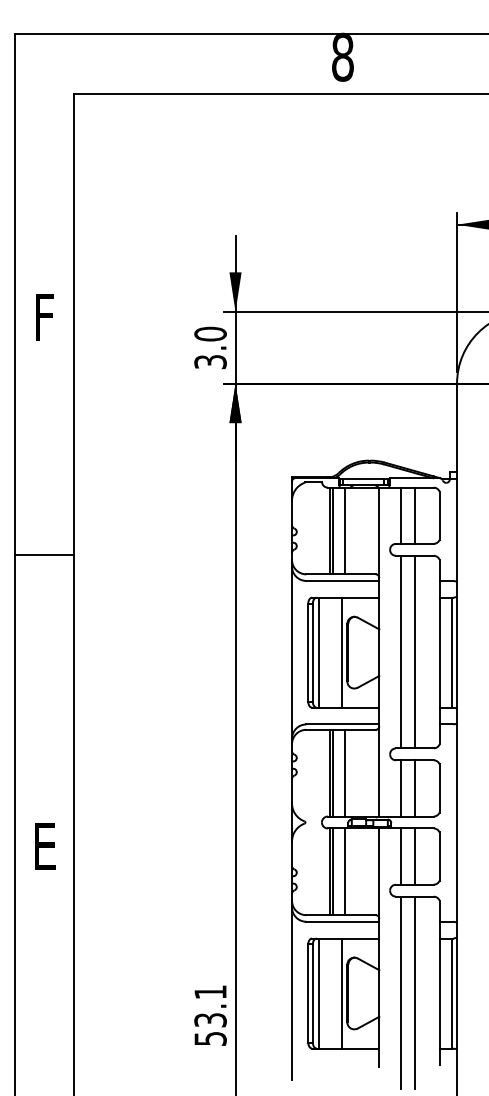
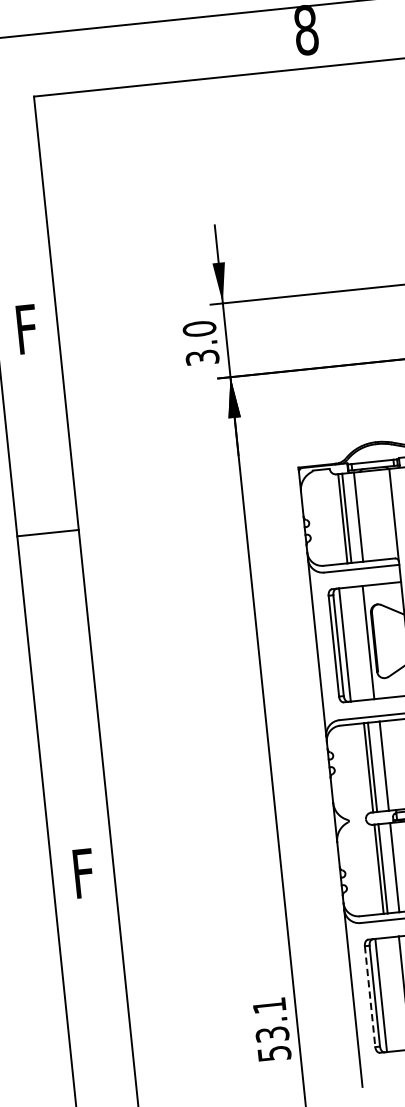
line: (44, 554) -> (48, 533), moved
text: (45, 846) -> (84, 873), E -> F
line: (308, 994) -> (370, 997), solid -> dashed

